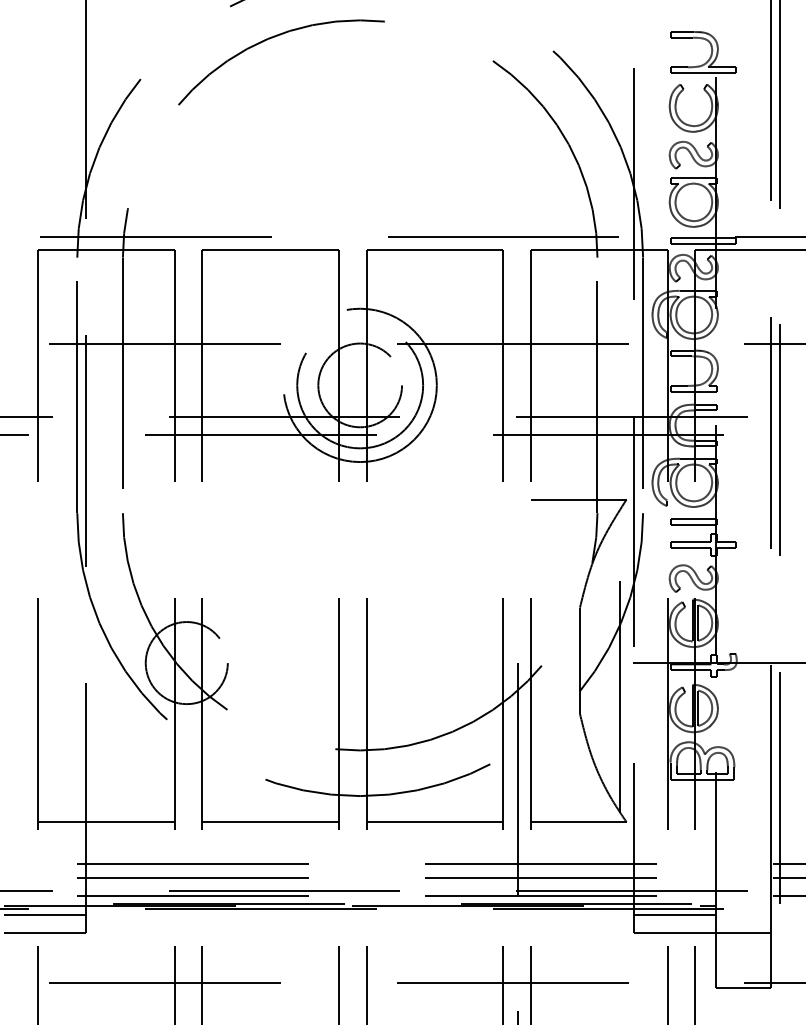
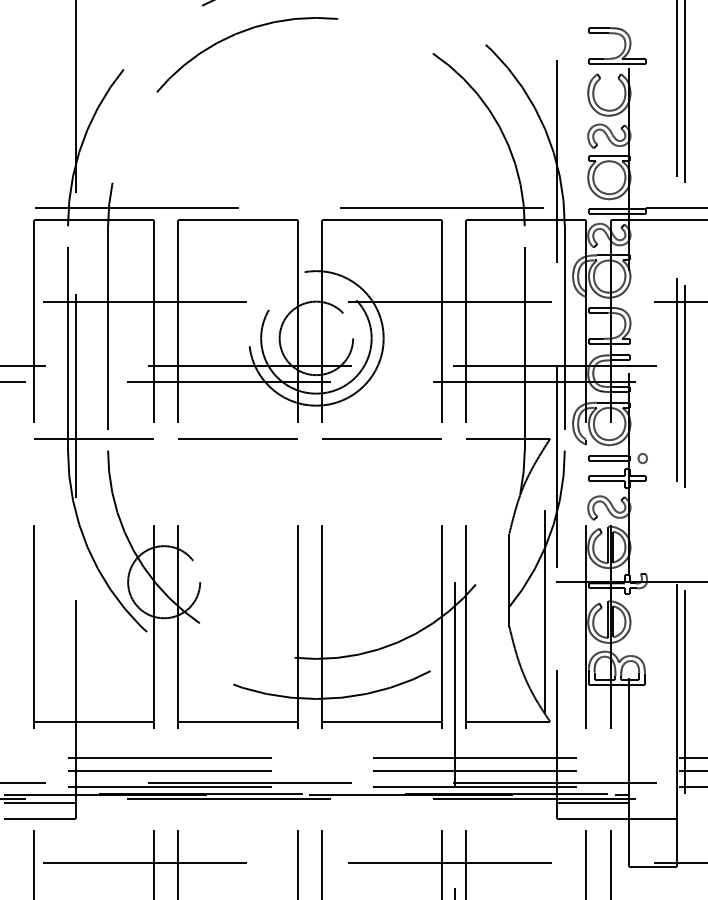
line: (106, 499) -> (93, 438), added
line: (270, 499) -> (237, 438), added
line: (434, 499) -> (381, 438), added
part: (731, 522) -> (642, 458), added

